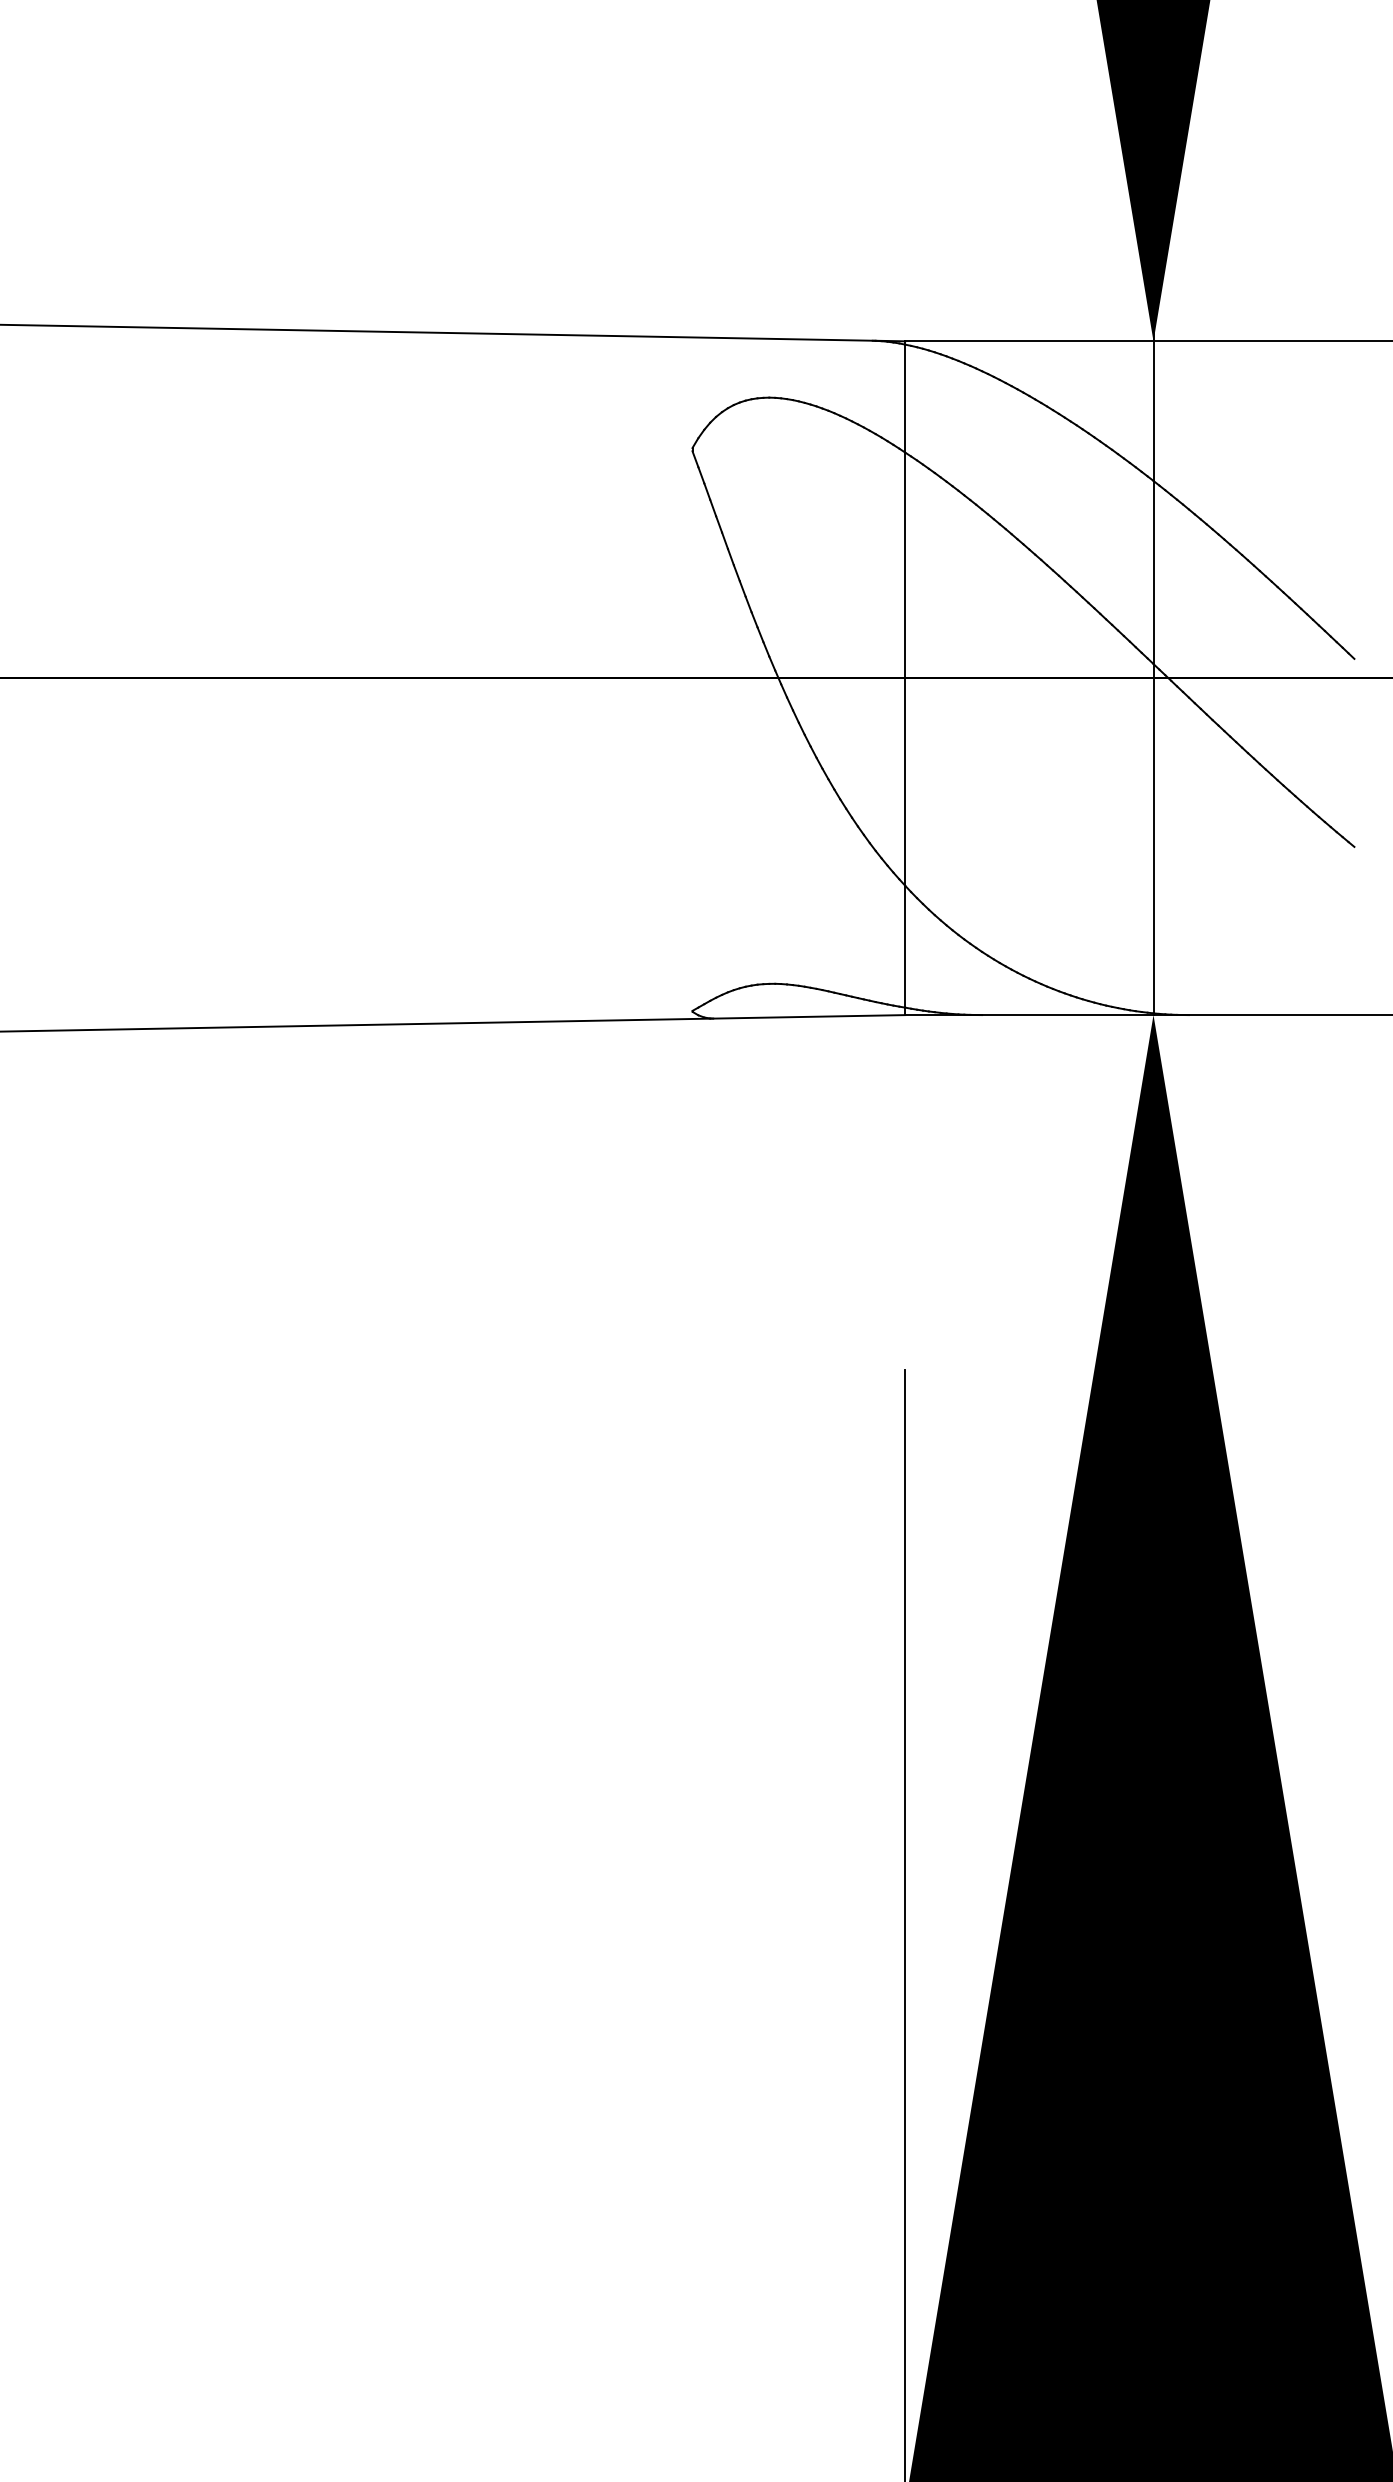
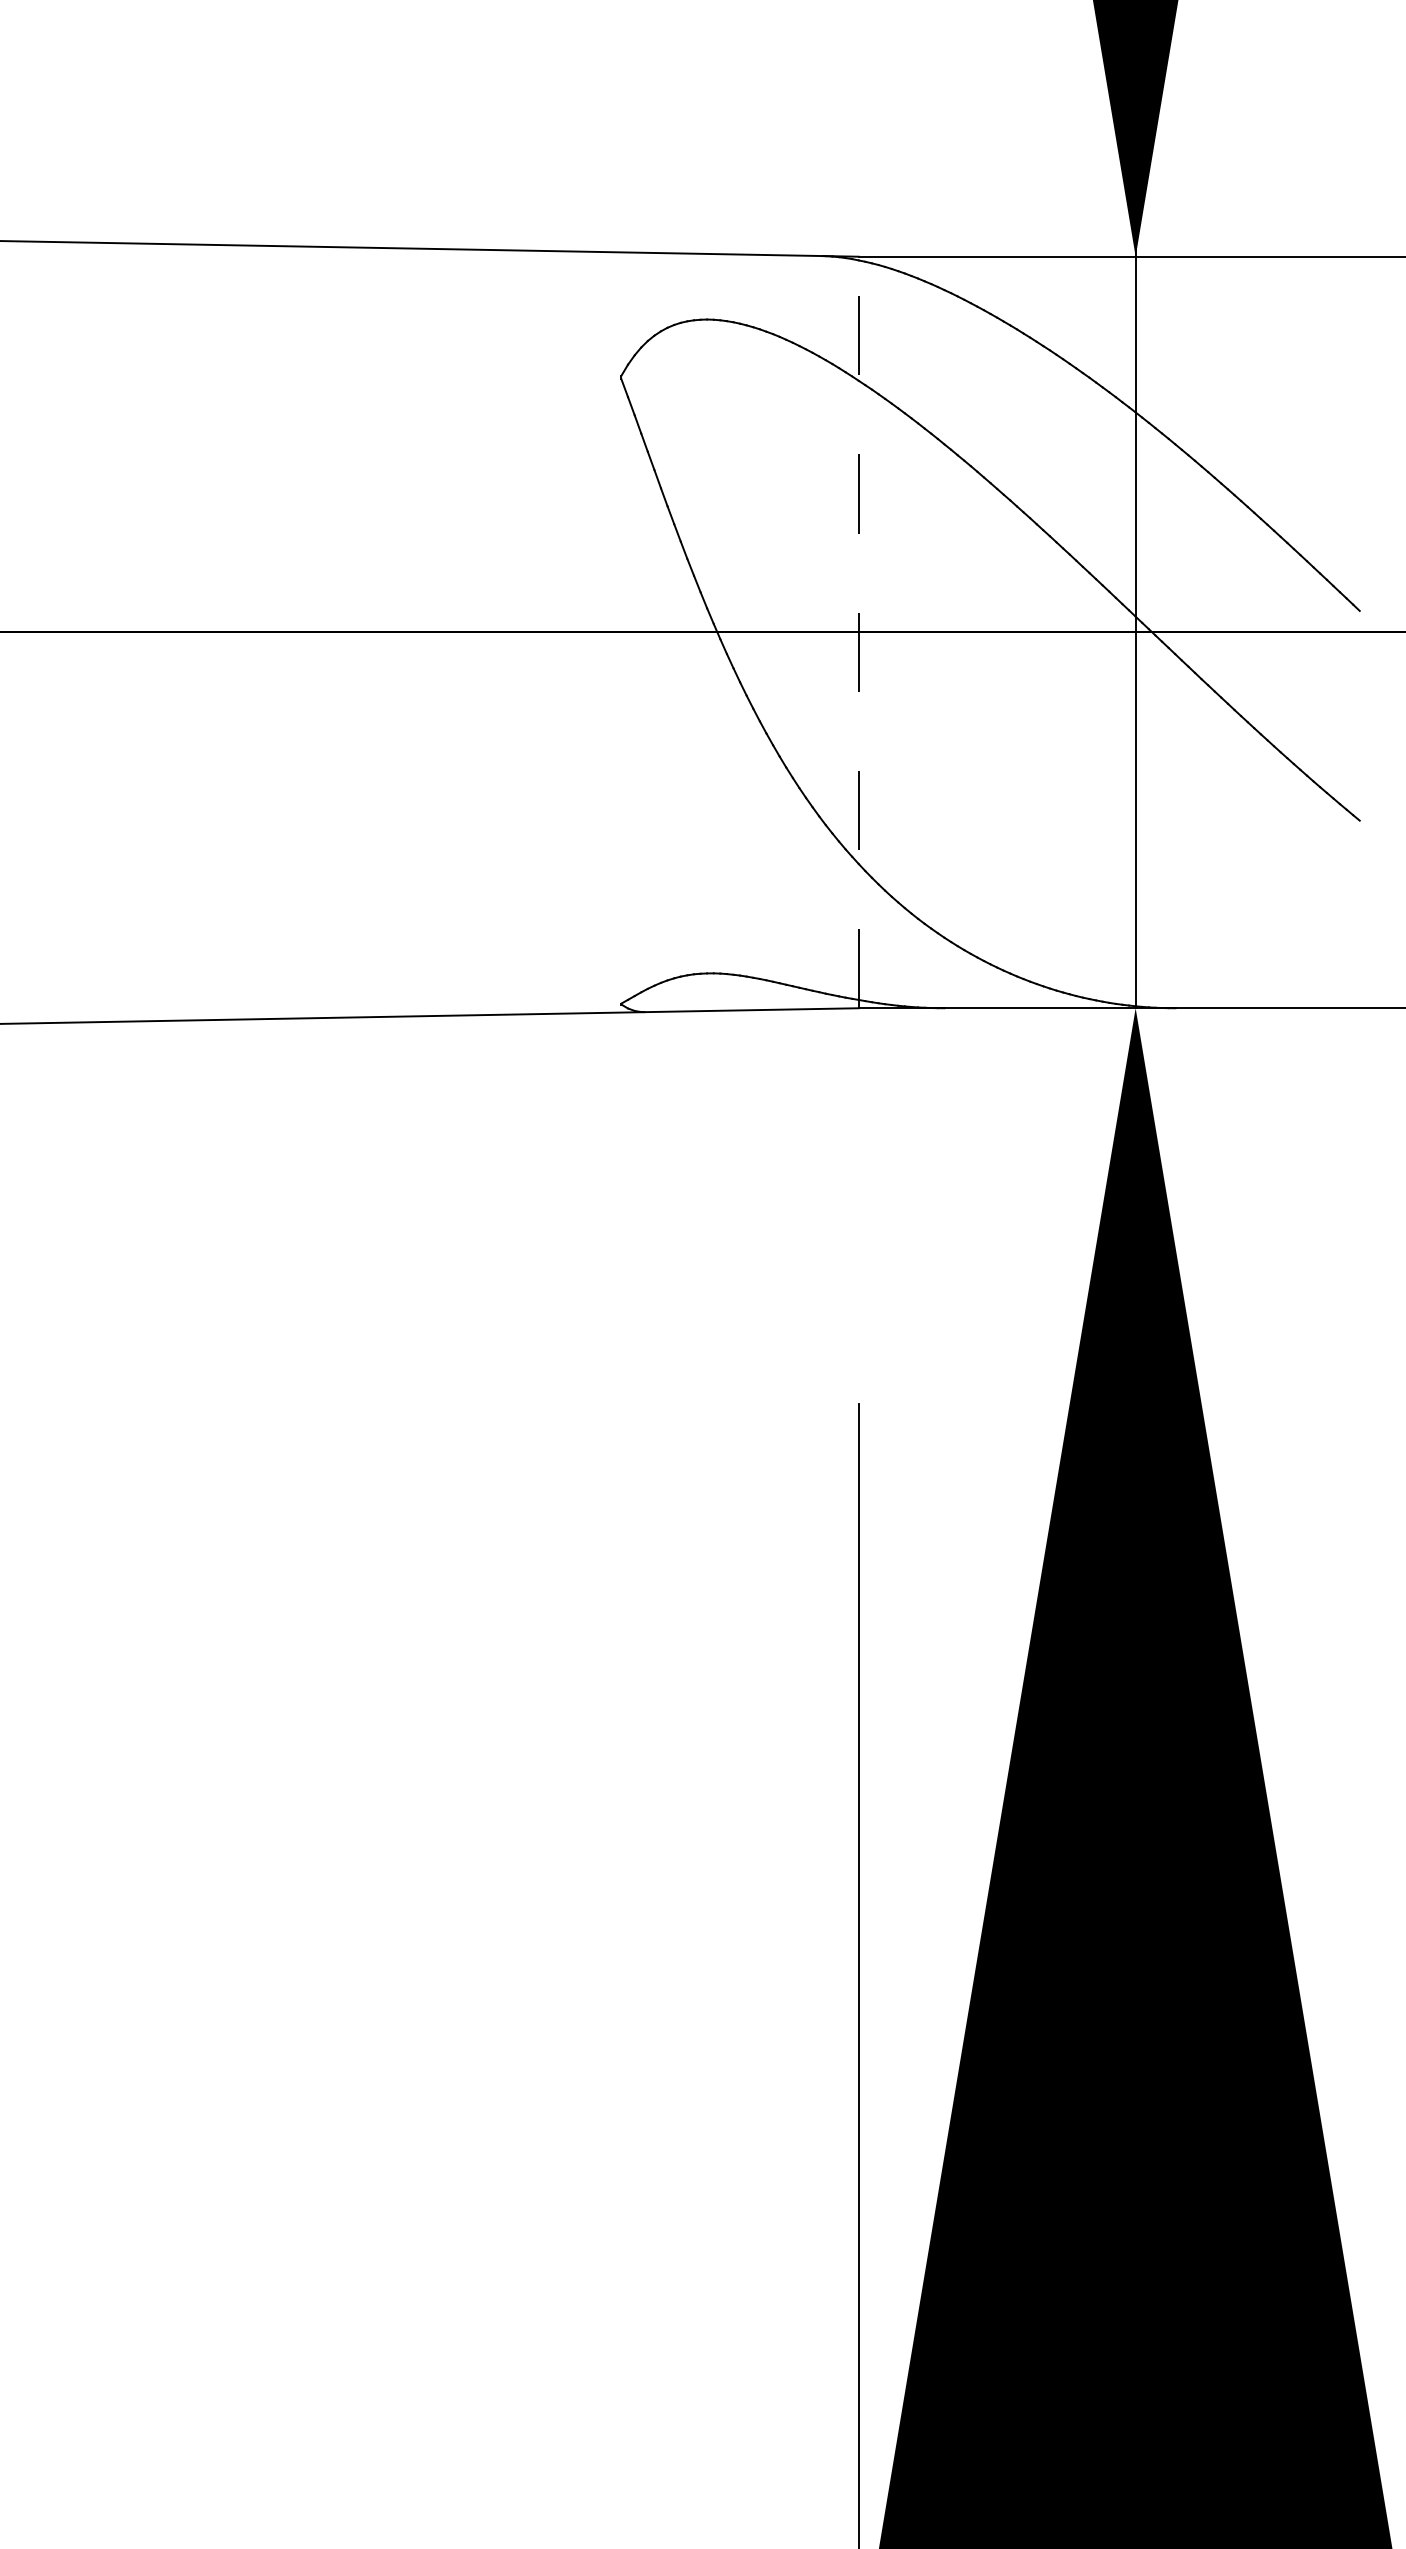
line: (905, 678) -> (859, 632), solid -> dashed

